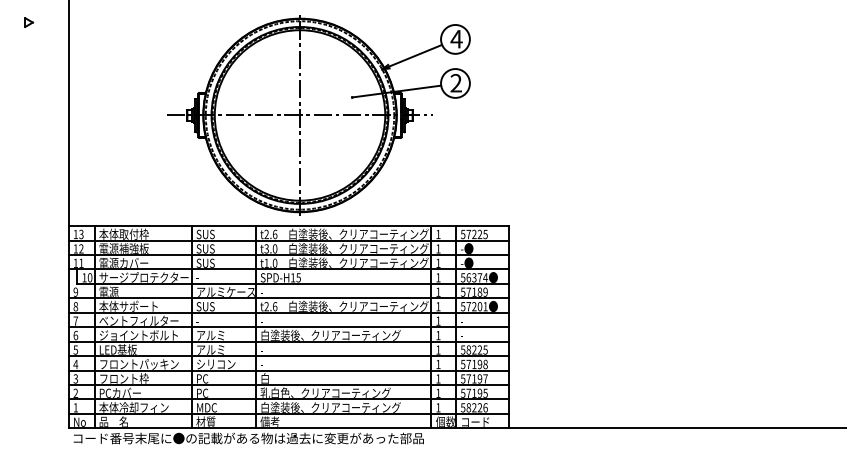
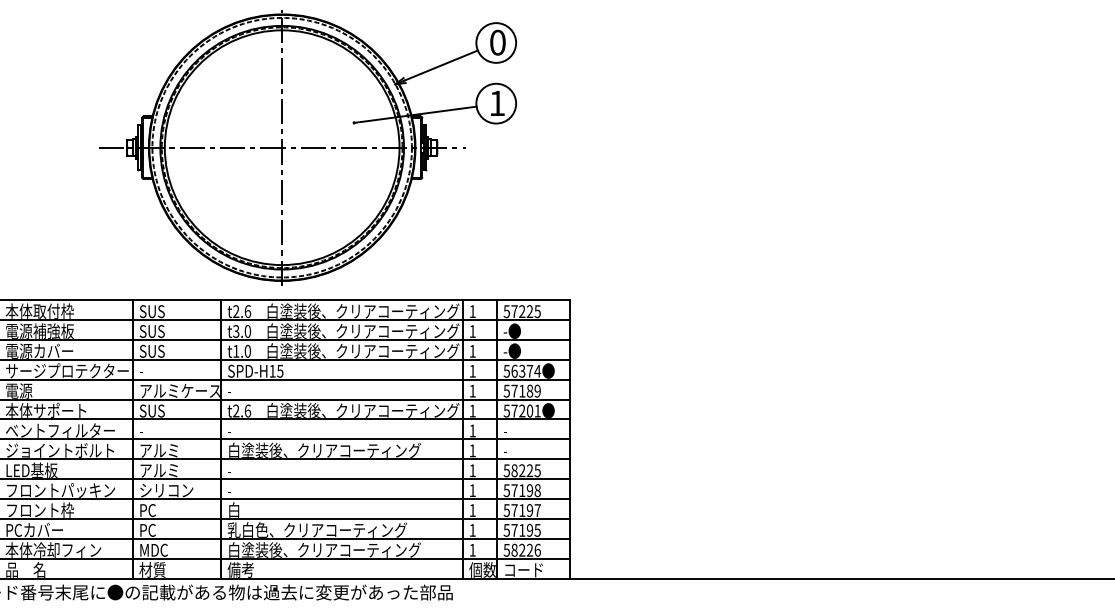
text: (456, 38) -> (497, 41), 4 -> 0
text: (455, 82) -> (496, 102), 2 -> 1

